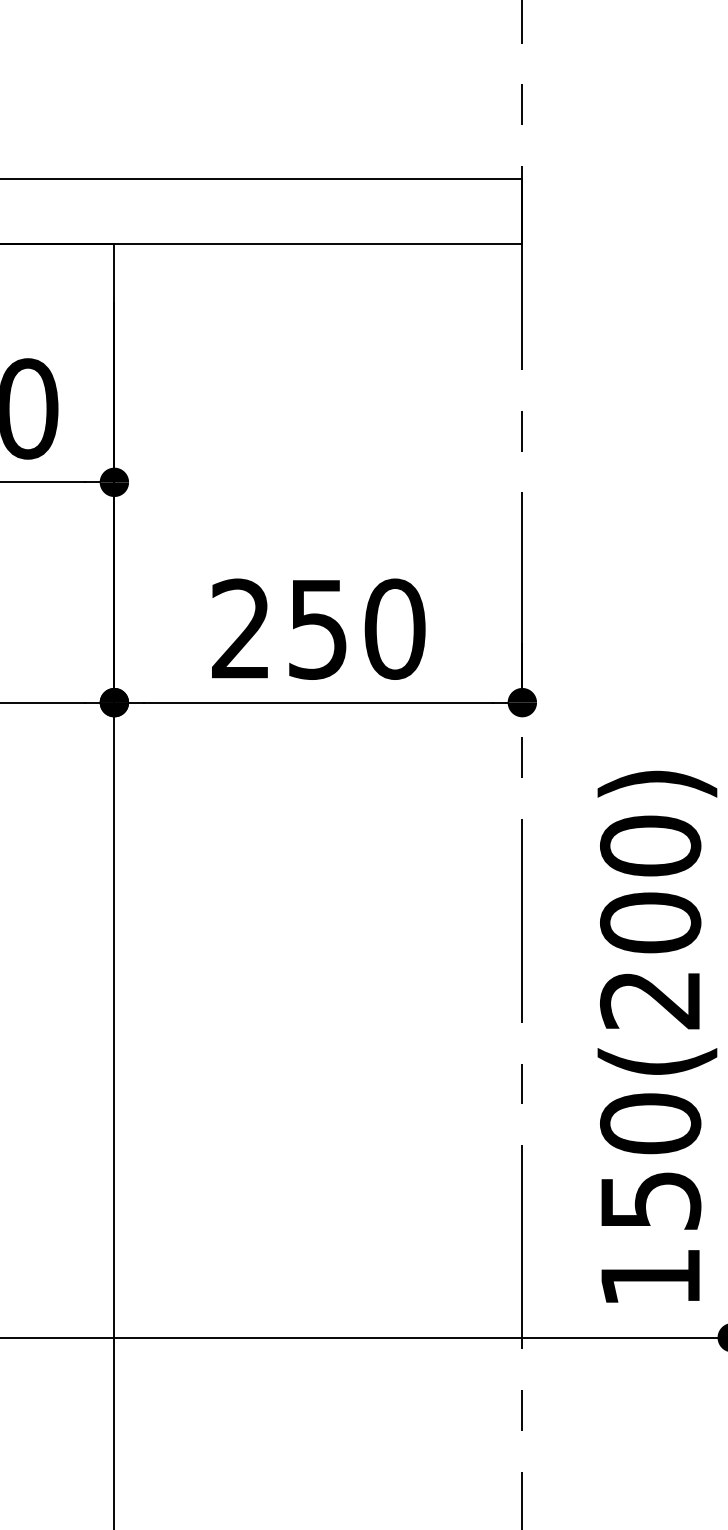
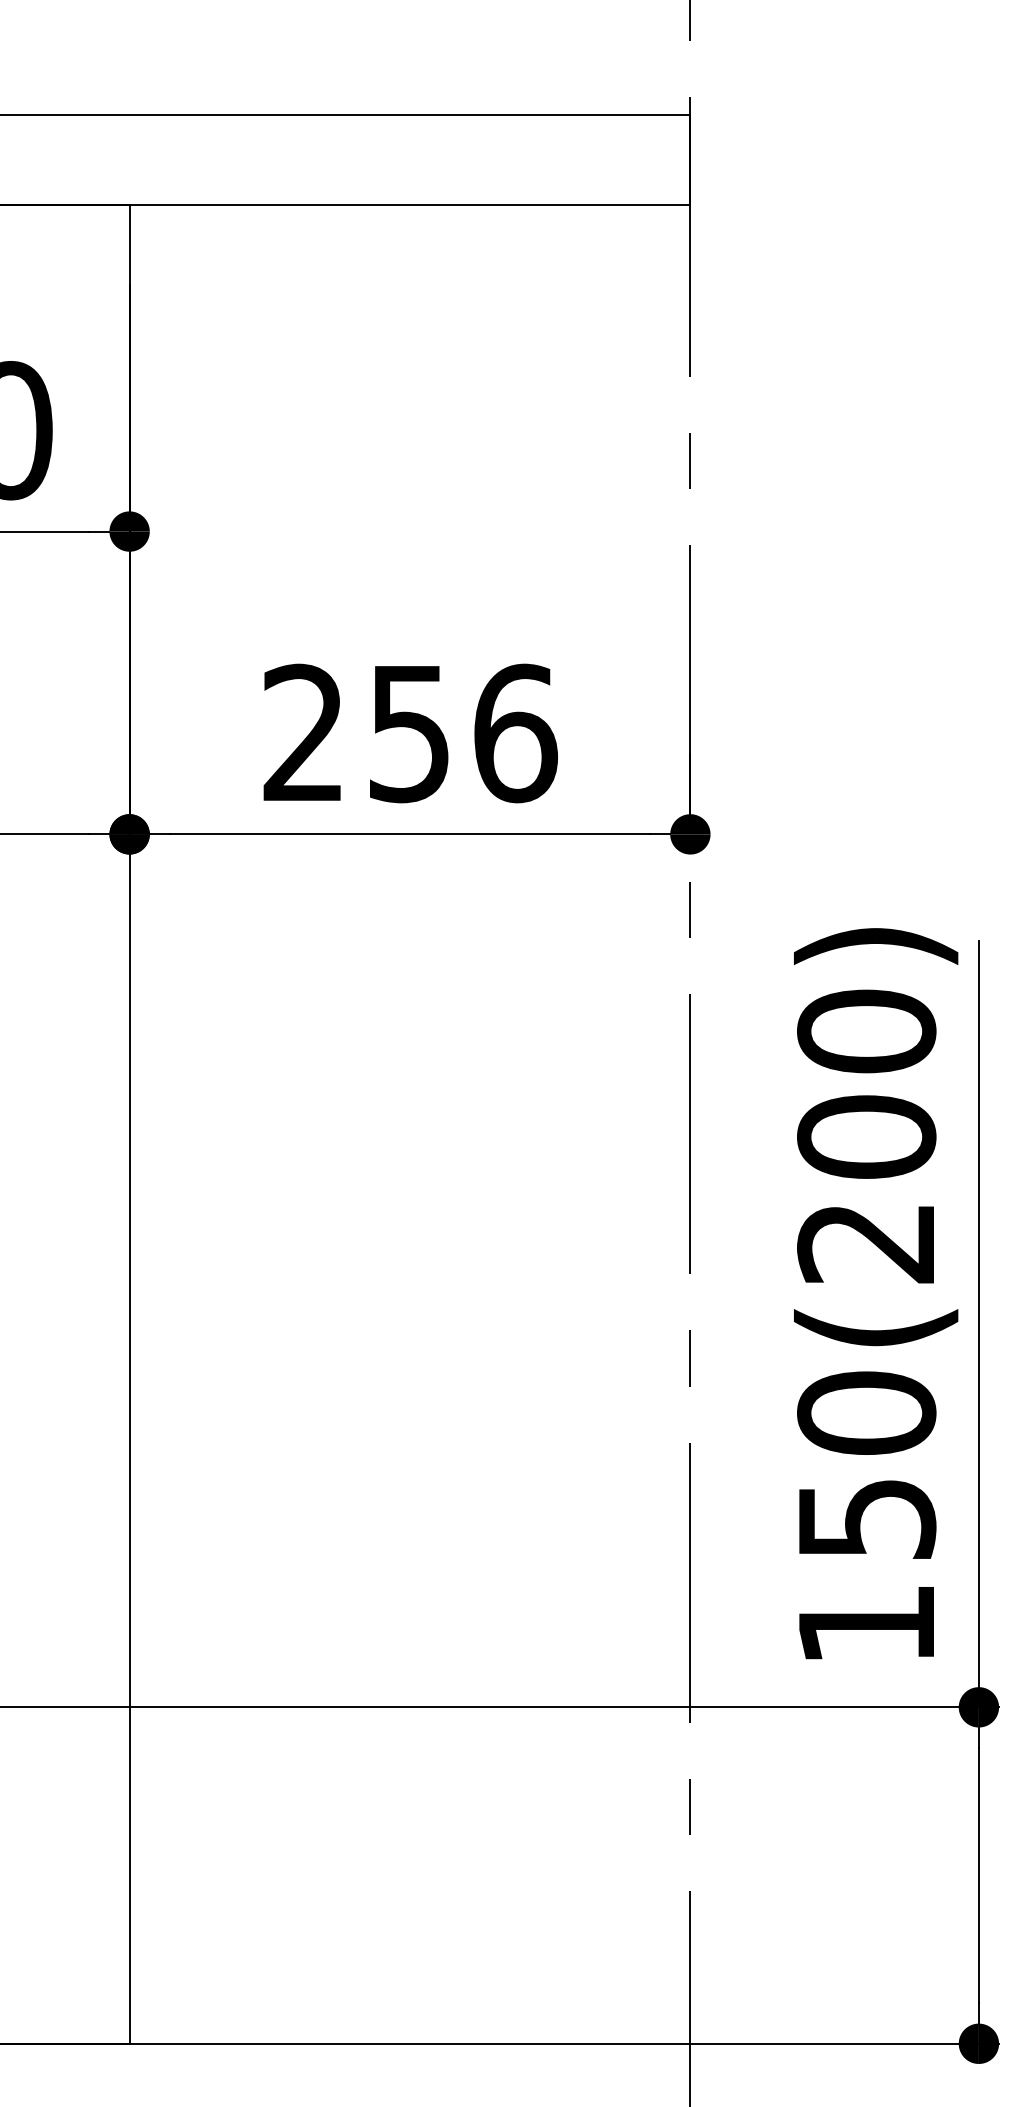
text: (395, 629) -> (515, 733), 250 -> 256

